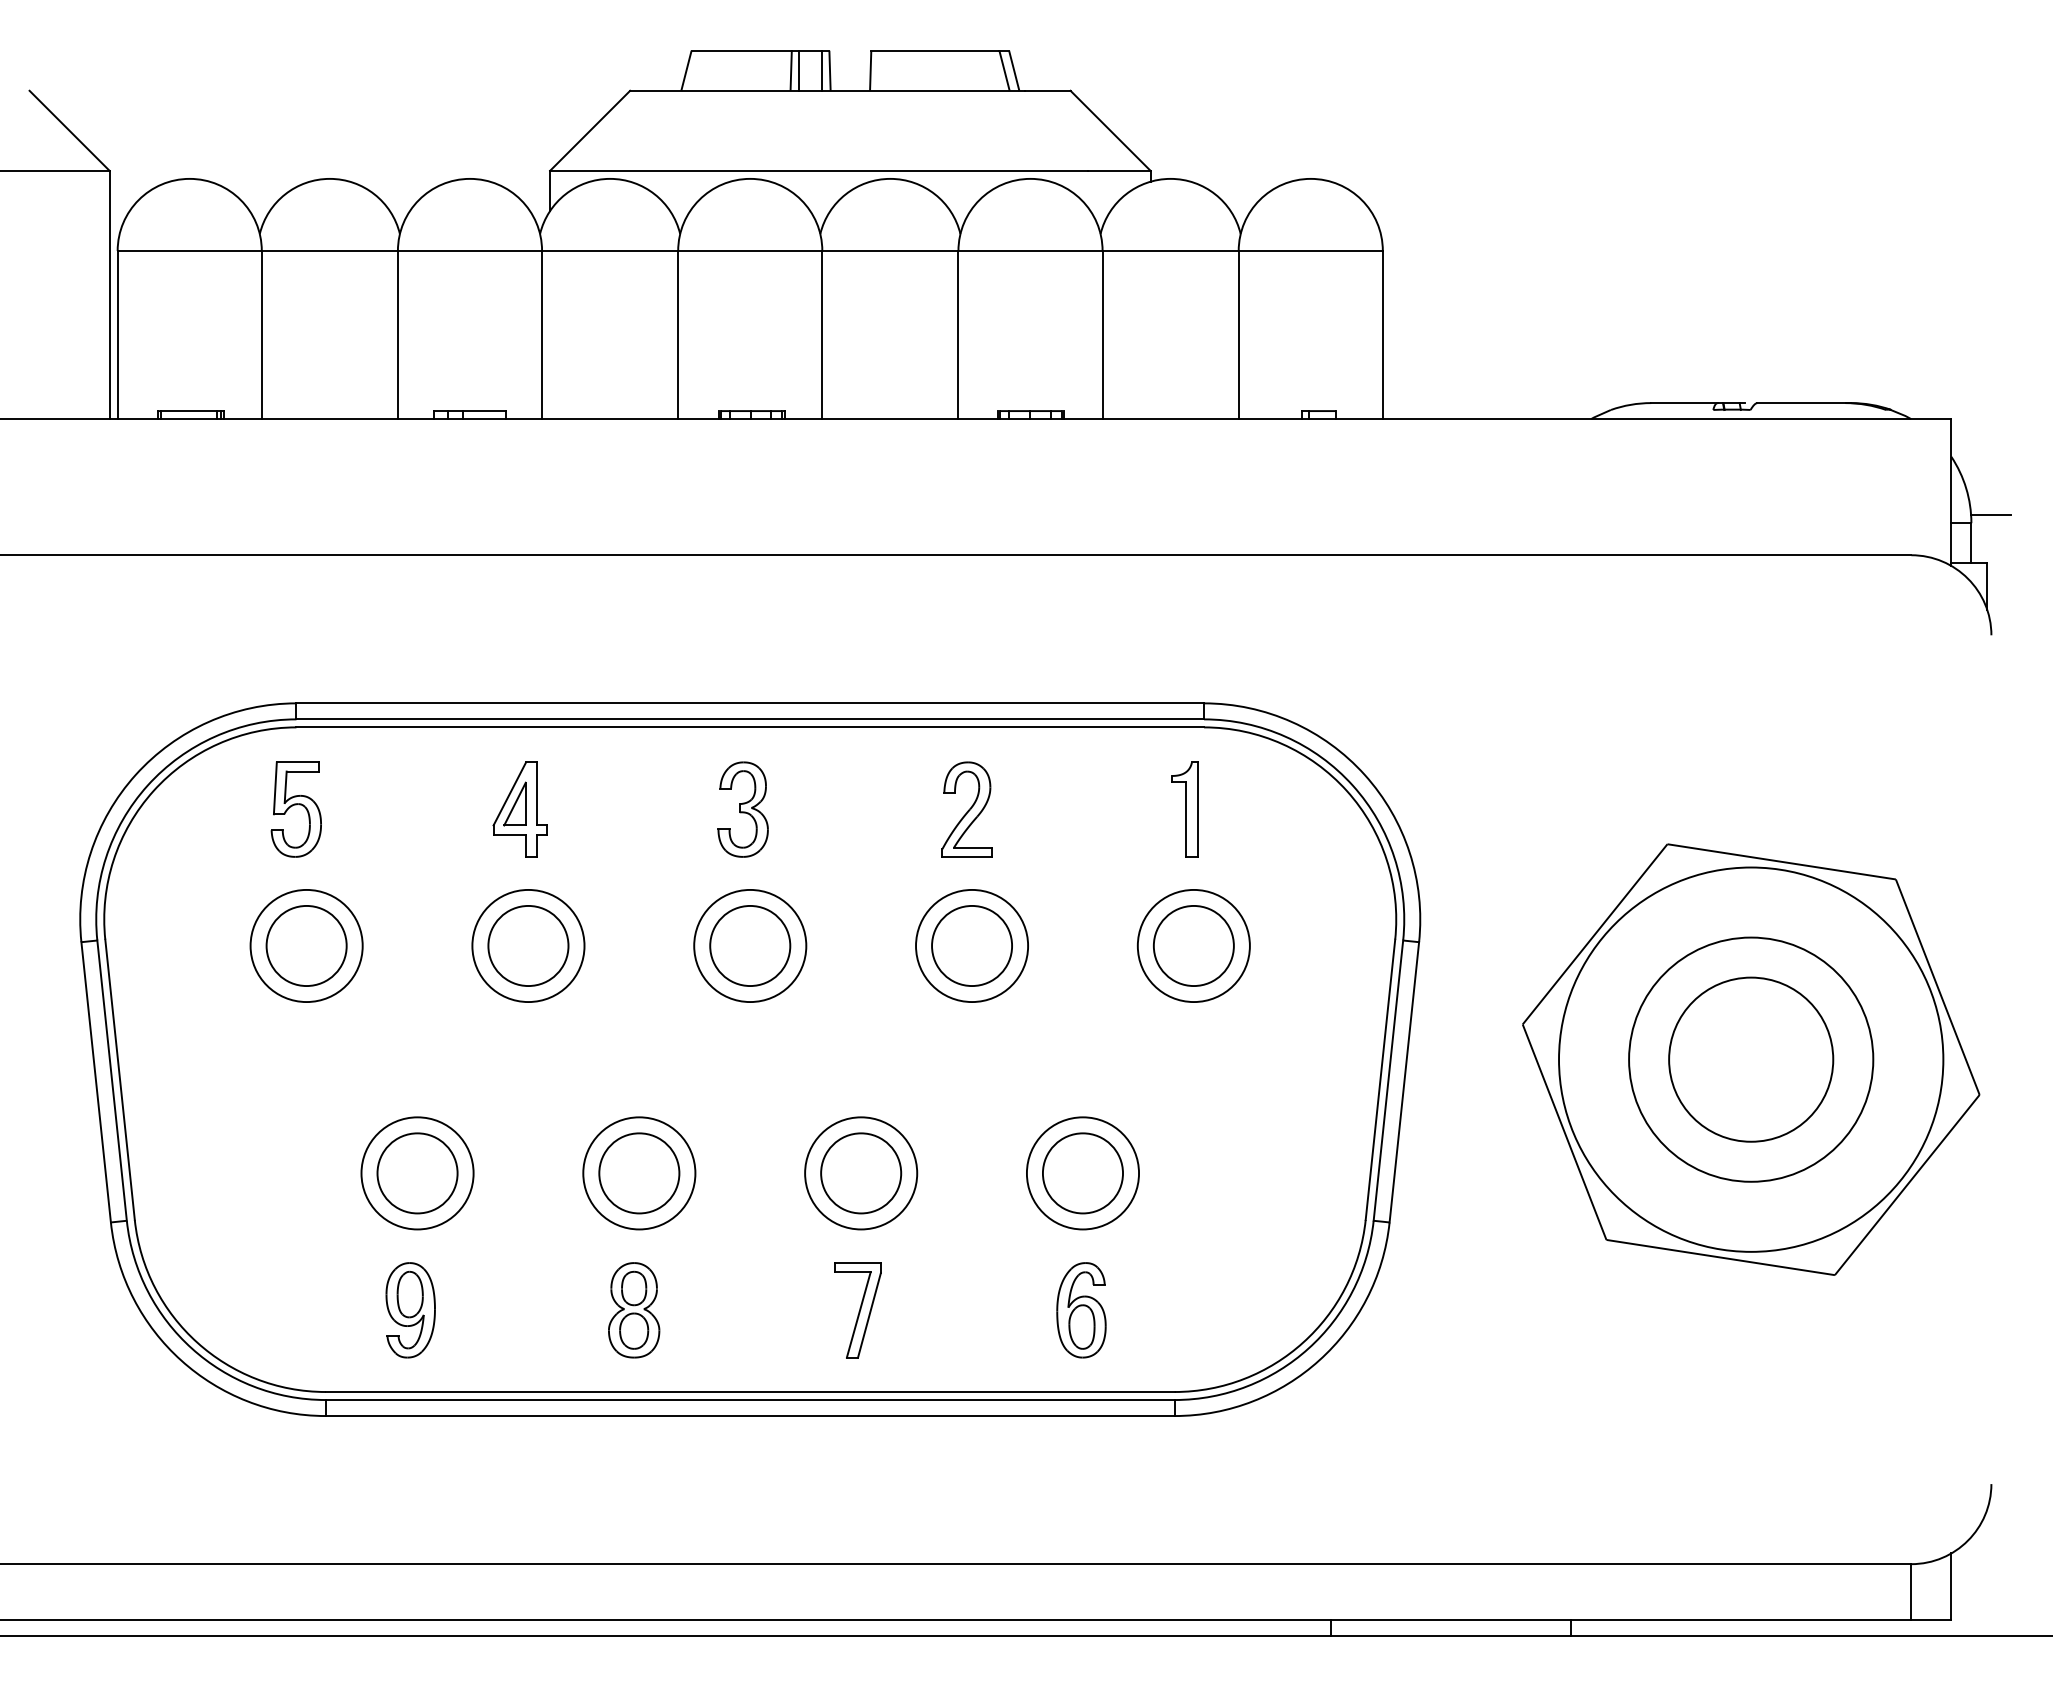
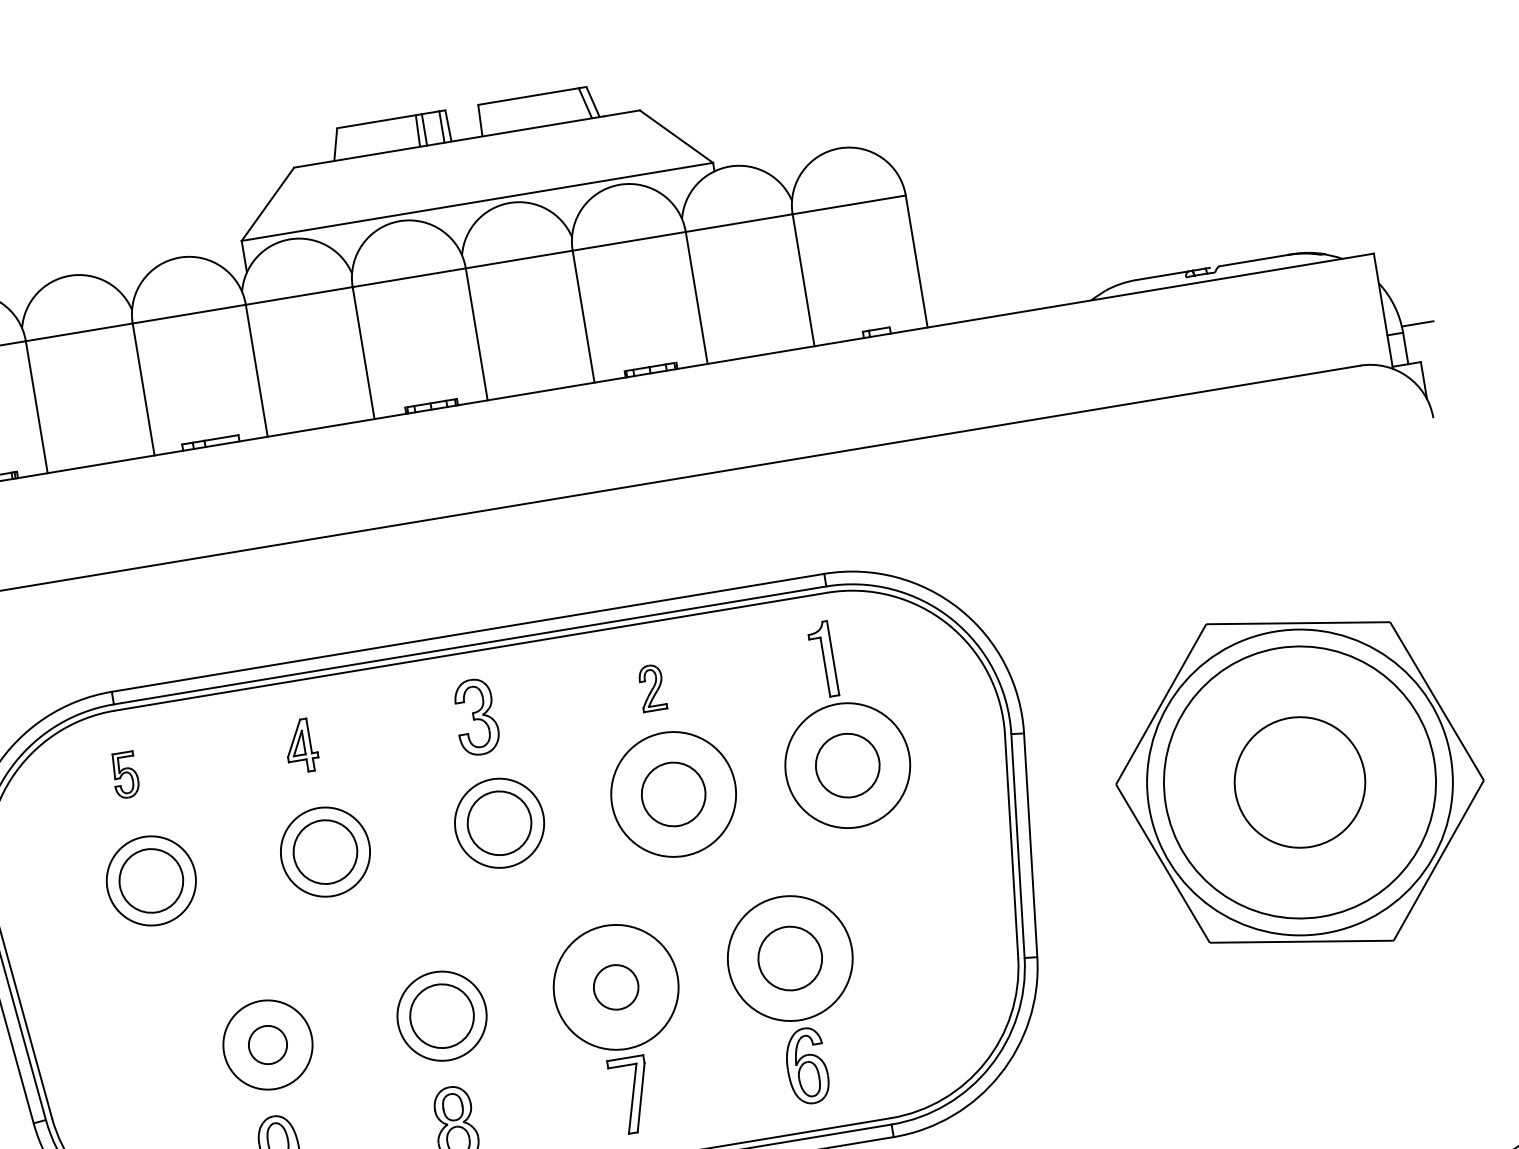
part: (295, 809) -> (124, 775), size x0.6
part: (519, 809) -> (300, 746), size x0.7
part: (966, 809) -> (651, 688), size x0.6
circle: (972, 945) -> (673, 794), size x1.4
circle: (1193, 945) -> (847, 765), size x1.4
circle: (1751, 1059) -> (1300, 782), size x1.4
circle: (417, 1173) -> (267, 1045), size x0.6
circle: (861, 1173) -> (616, 987), size x0.7
circle: (861, 1173) -> (616, 987), size x1.4
circle: (1082, 1173) -> (789, 958), size x1.4

